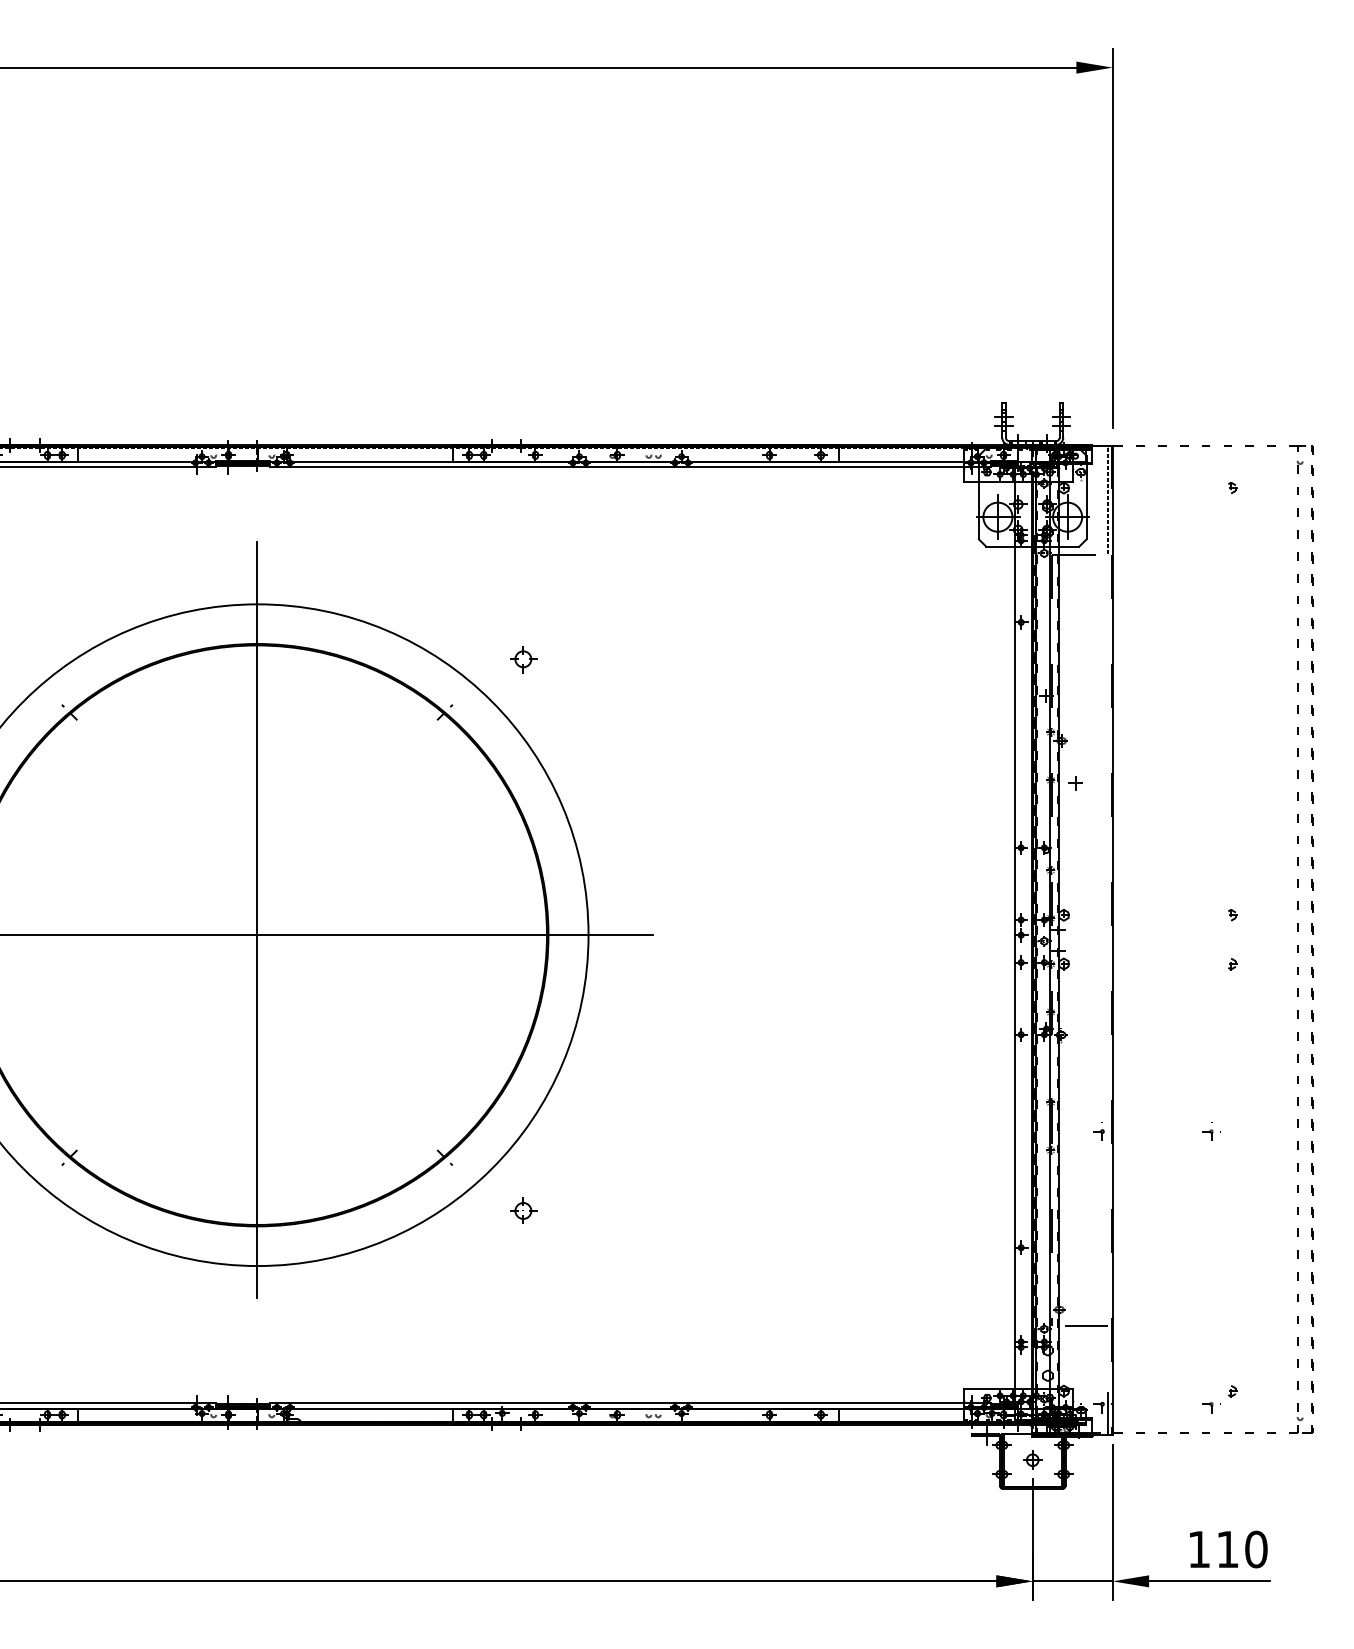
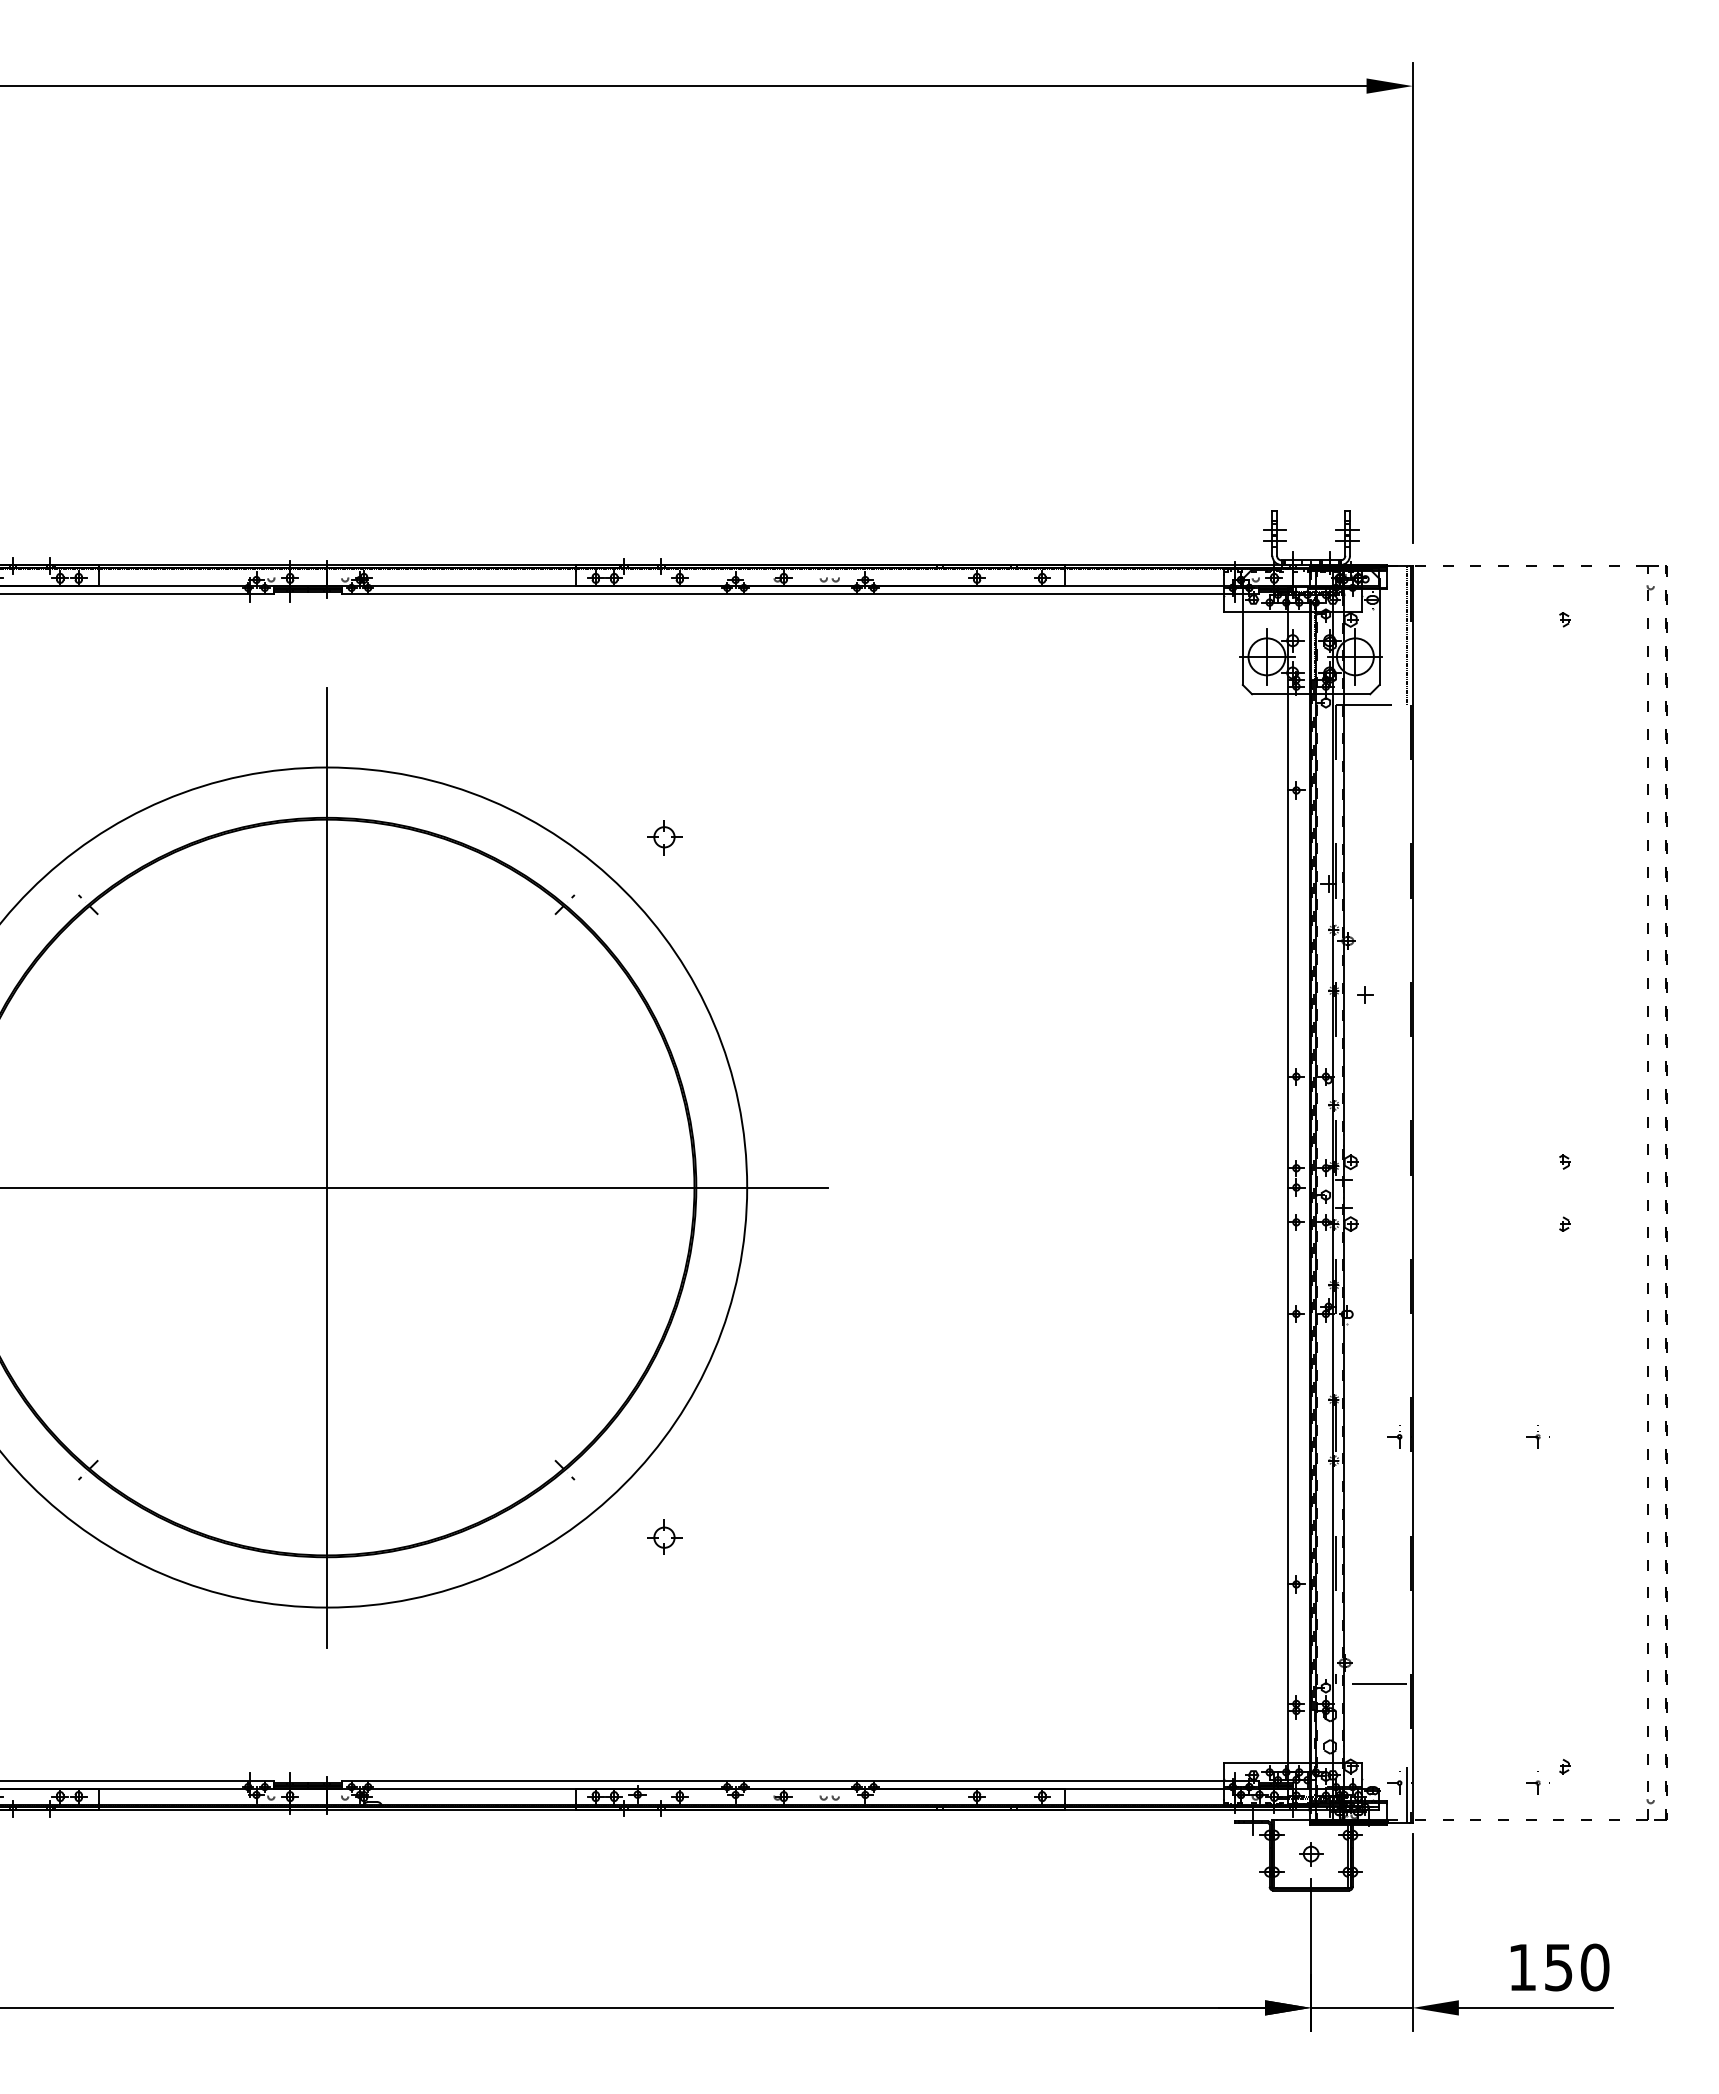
text: (1227, 1549) -> (1558, 1967), 110 -> 150

